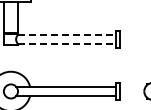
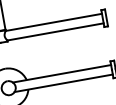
line: (66, 34) -> (53, 22), dashed -> solid
line: (66, 44) -> (55, 32), dashed -> solid

